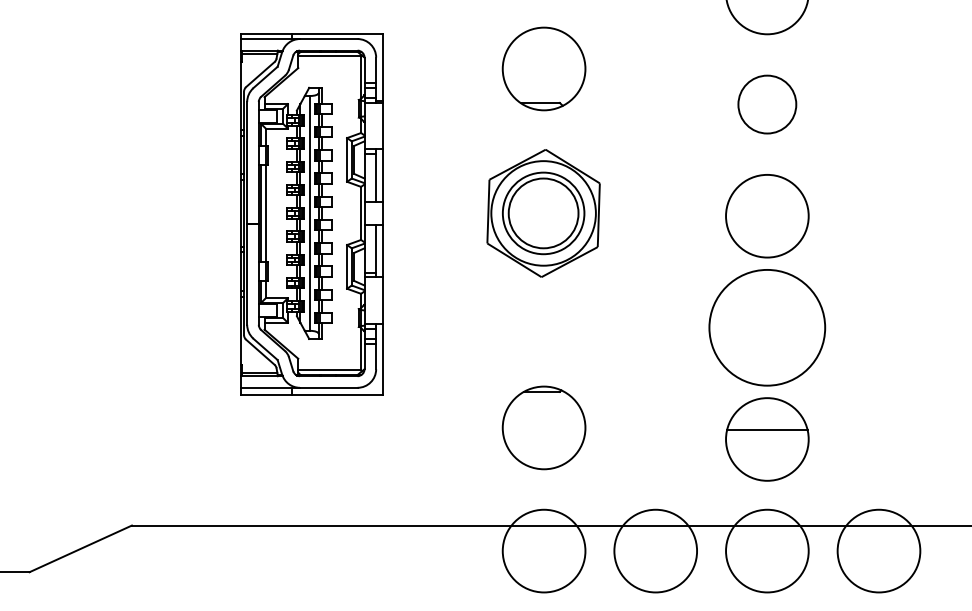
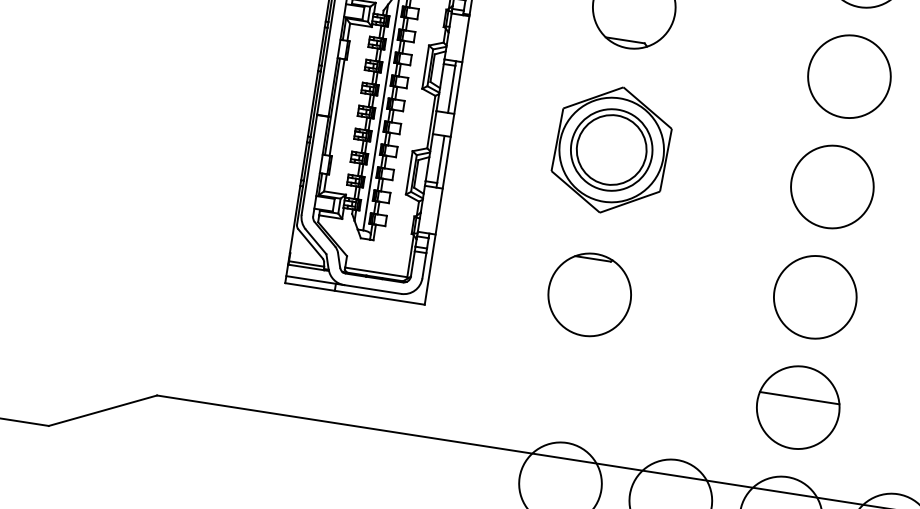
circle: (767, 104) -> (849, 76), size x1.43
circle: (767, 327) -> (815, 297), size x0.71
part: (543, 427) -> (589, 294), moved

